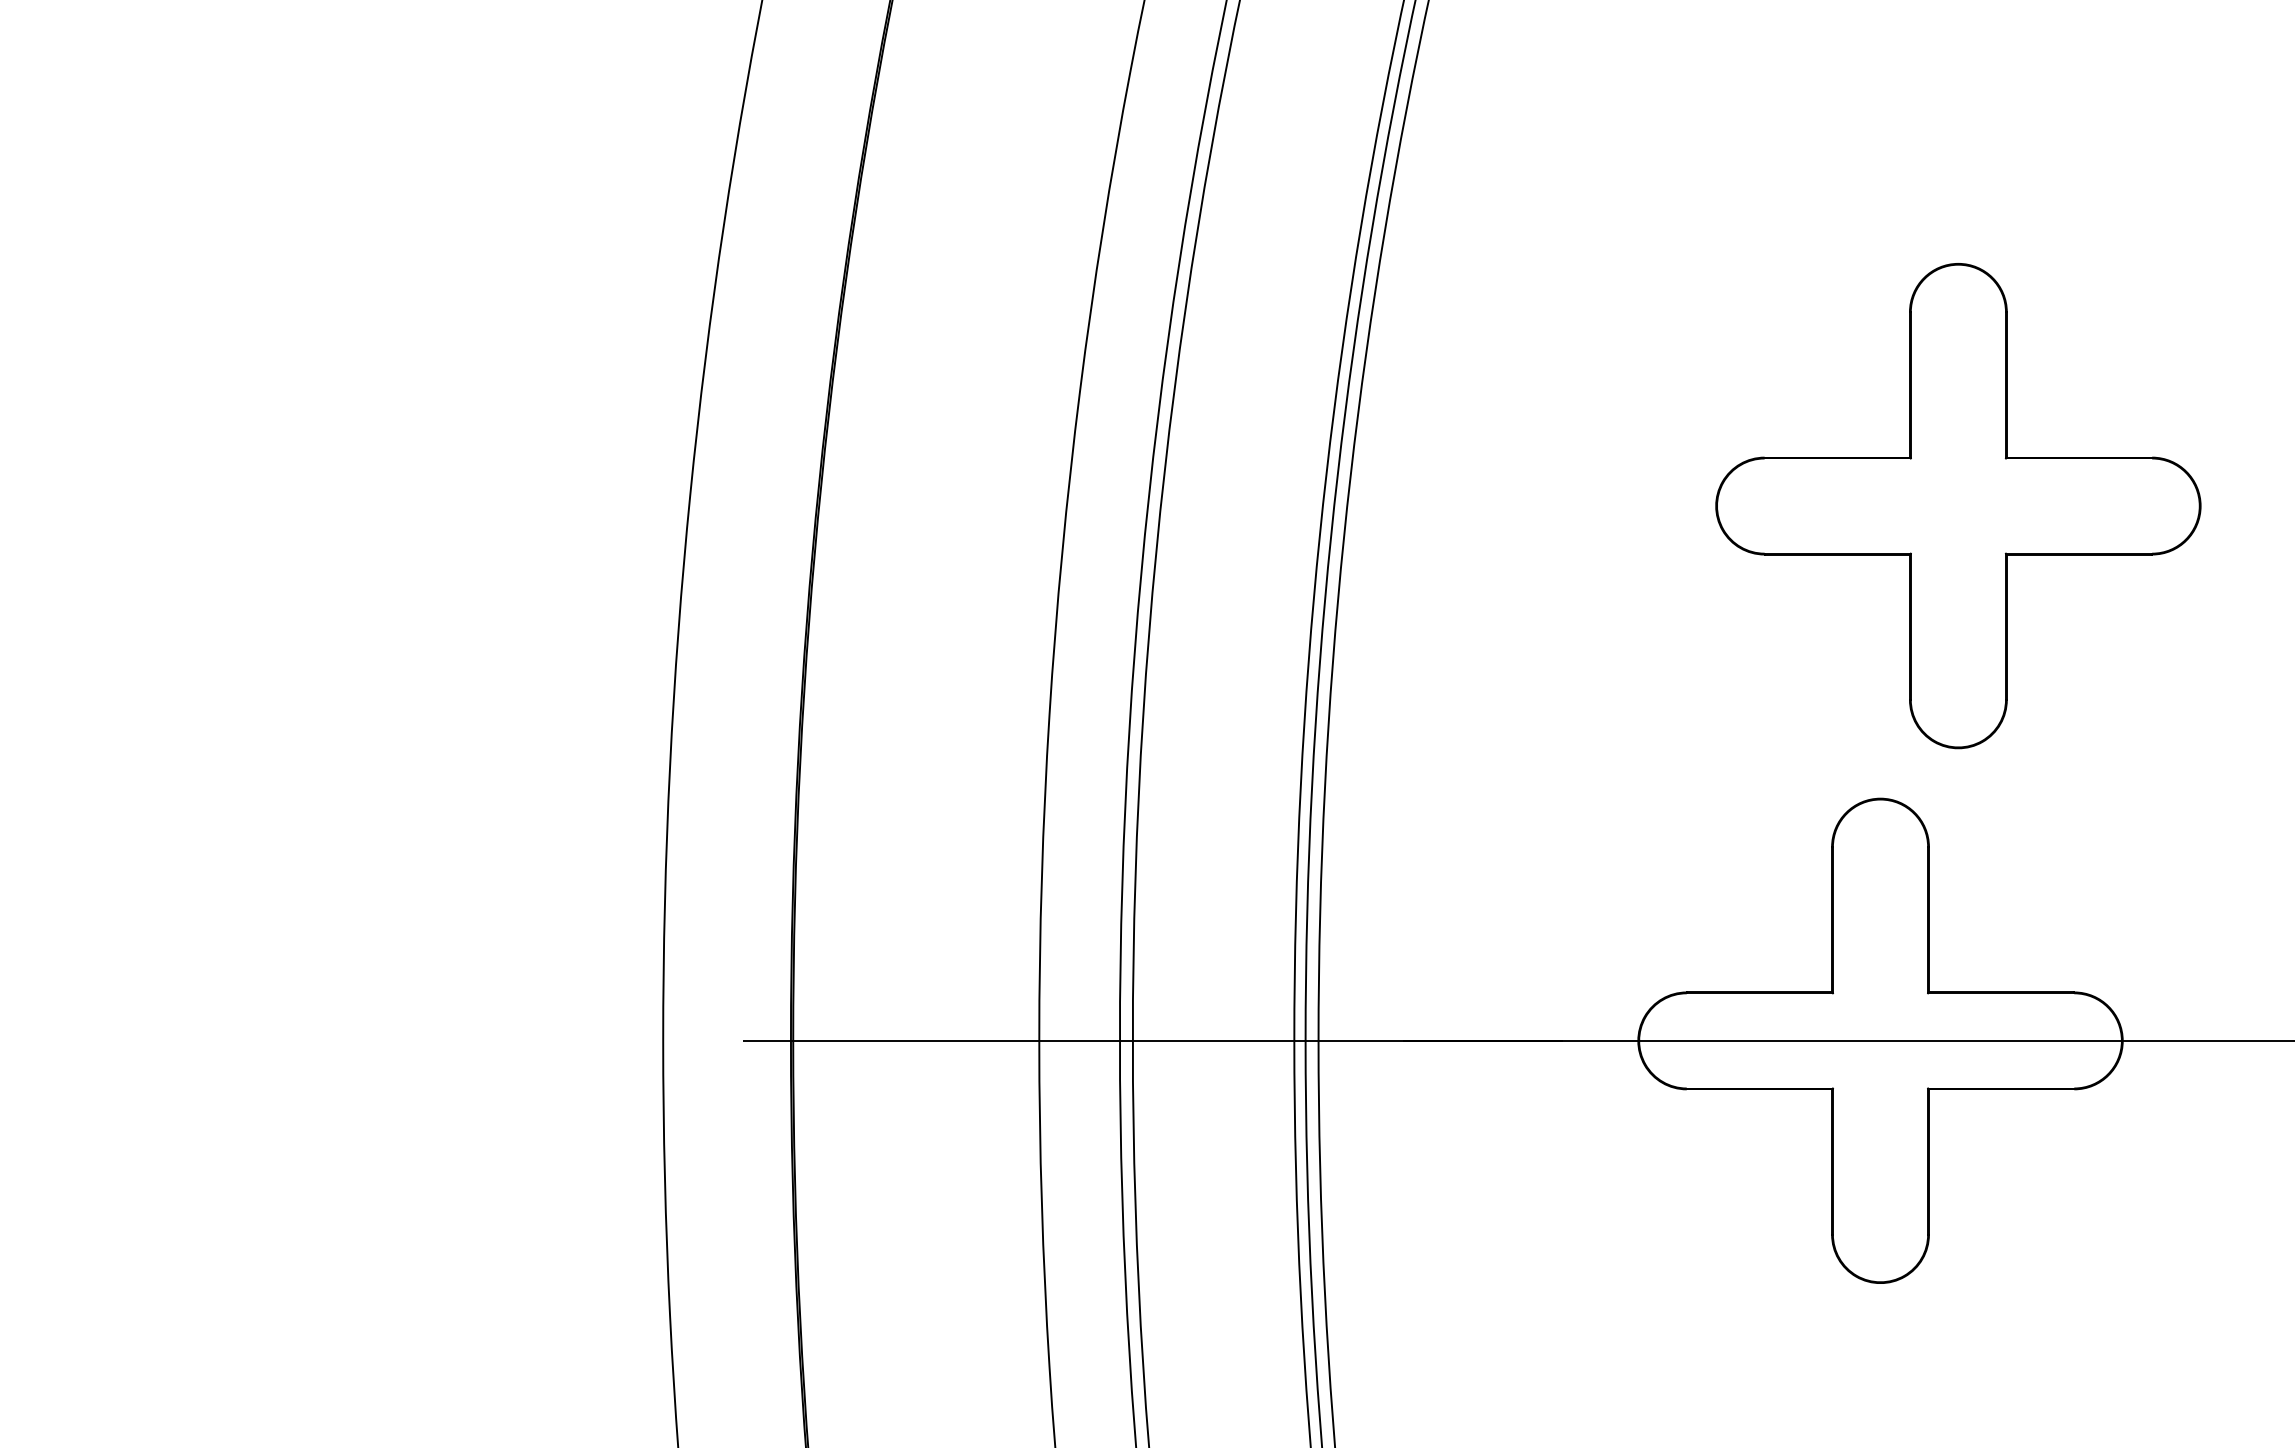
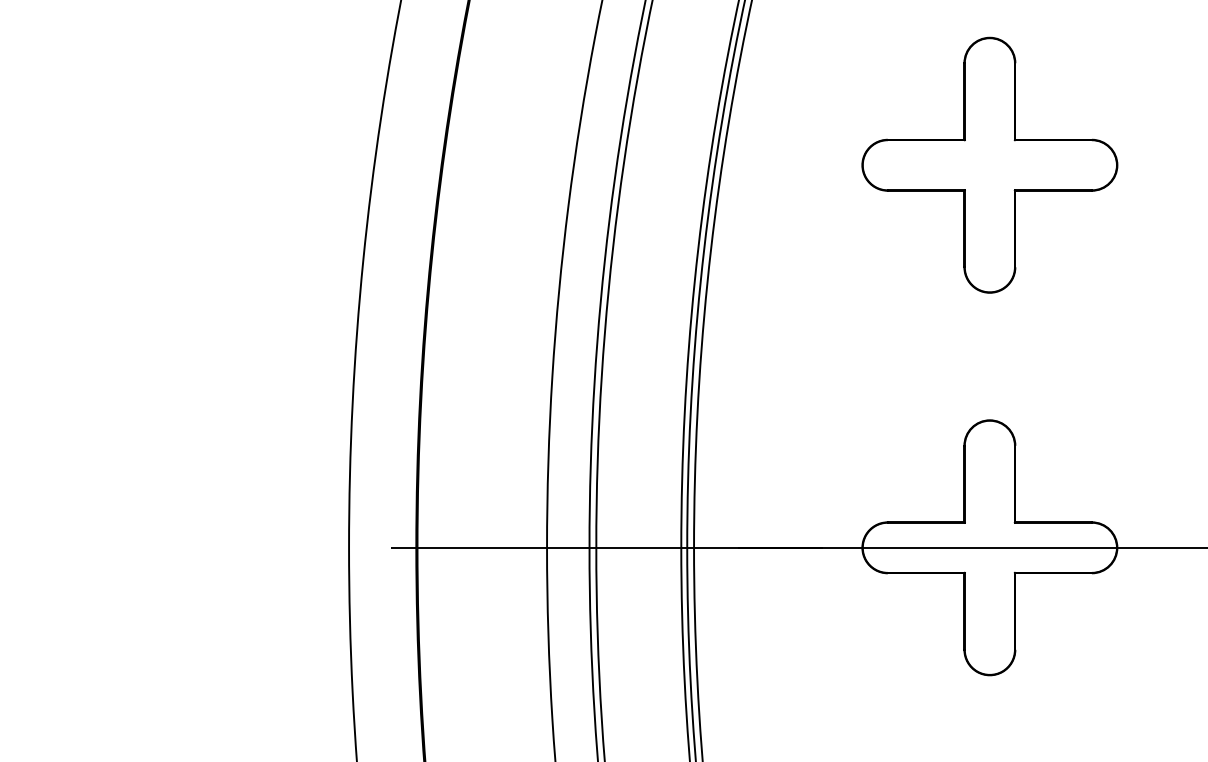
part: (1957, 504) -> (989, 164), moved

